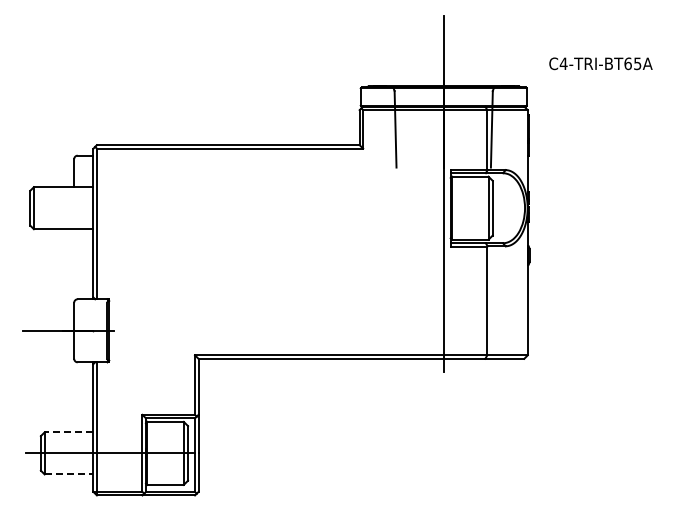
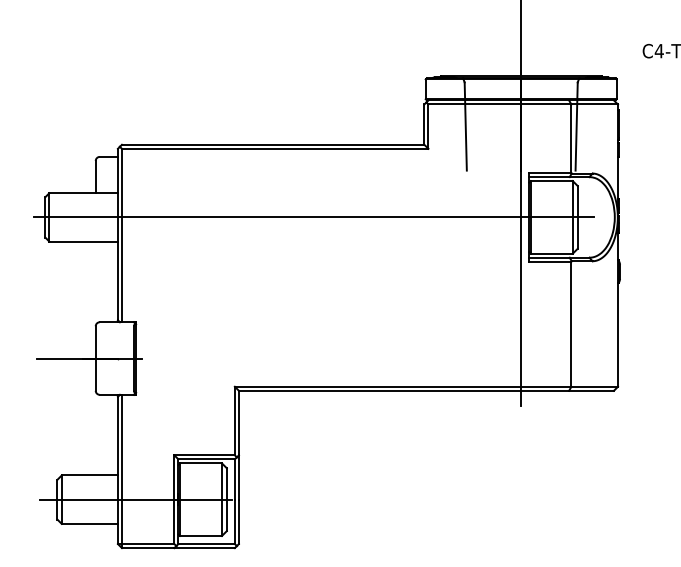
line: (263, 208) -> (313, 217), added
line: (68, 432) -> (89, 475), dashed -> solid
line: (69, 474) -> (90, 523), dashed -> solid

